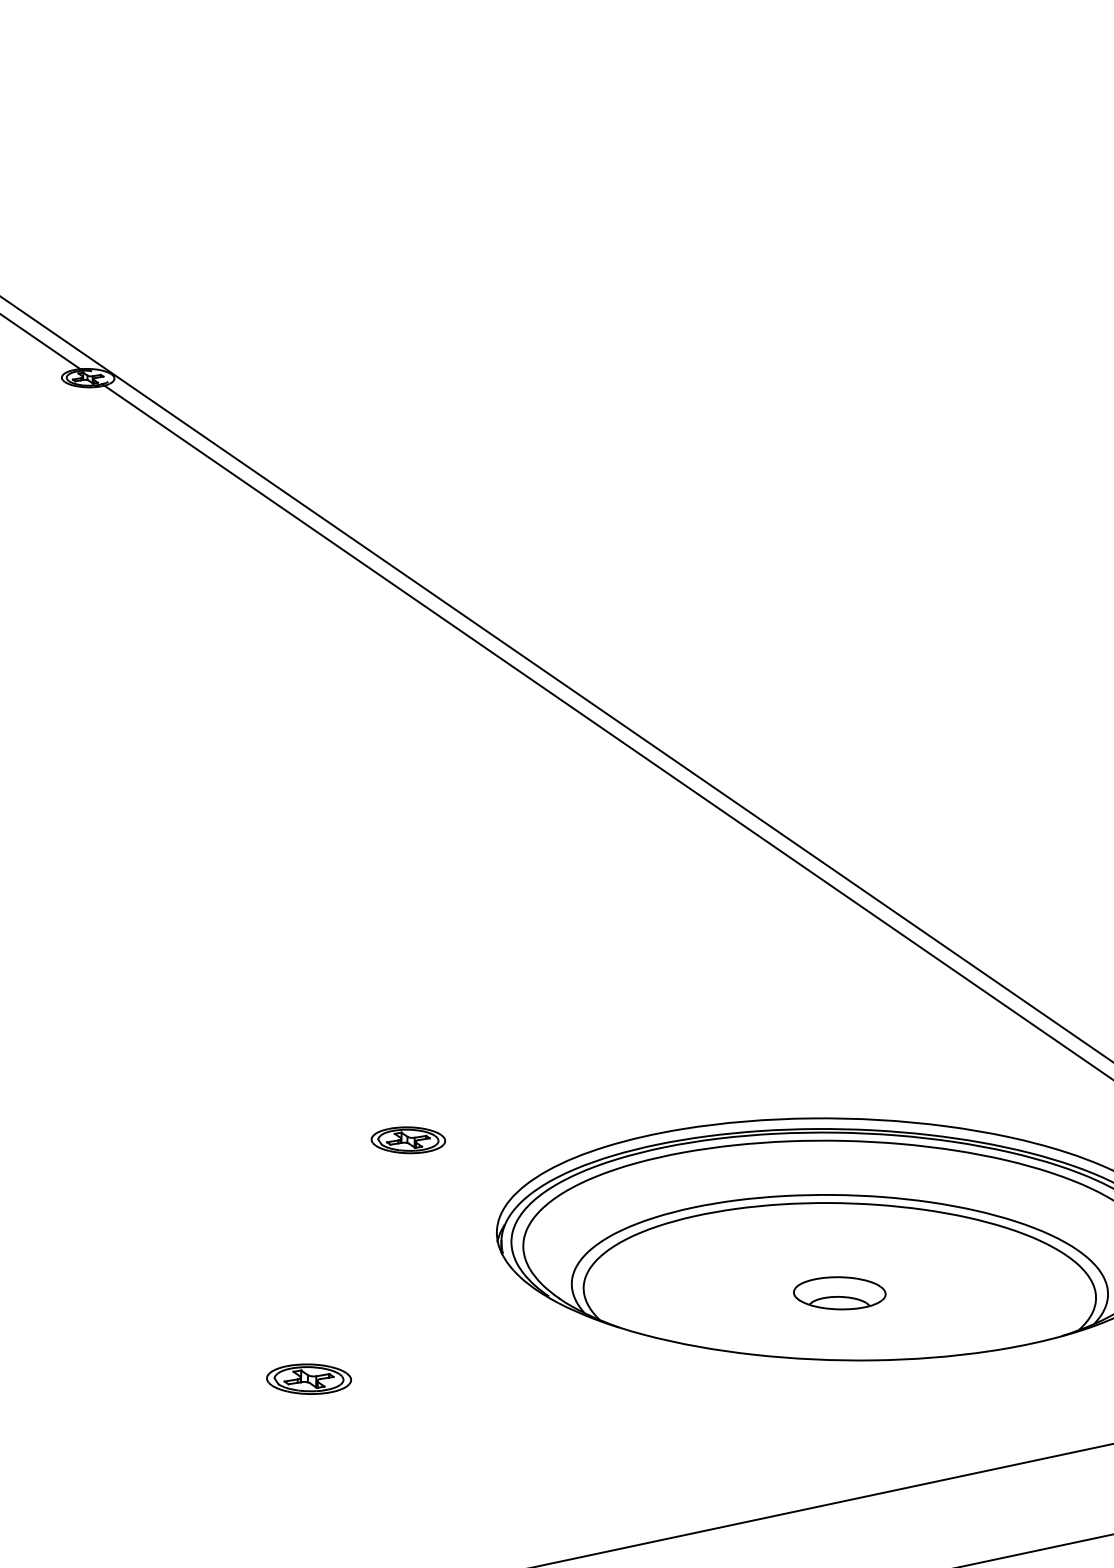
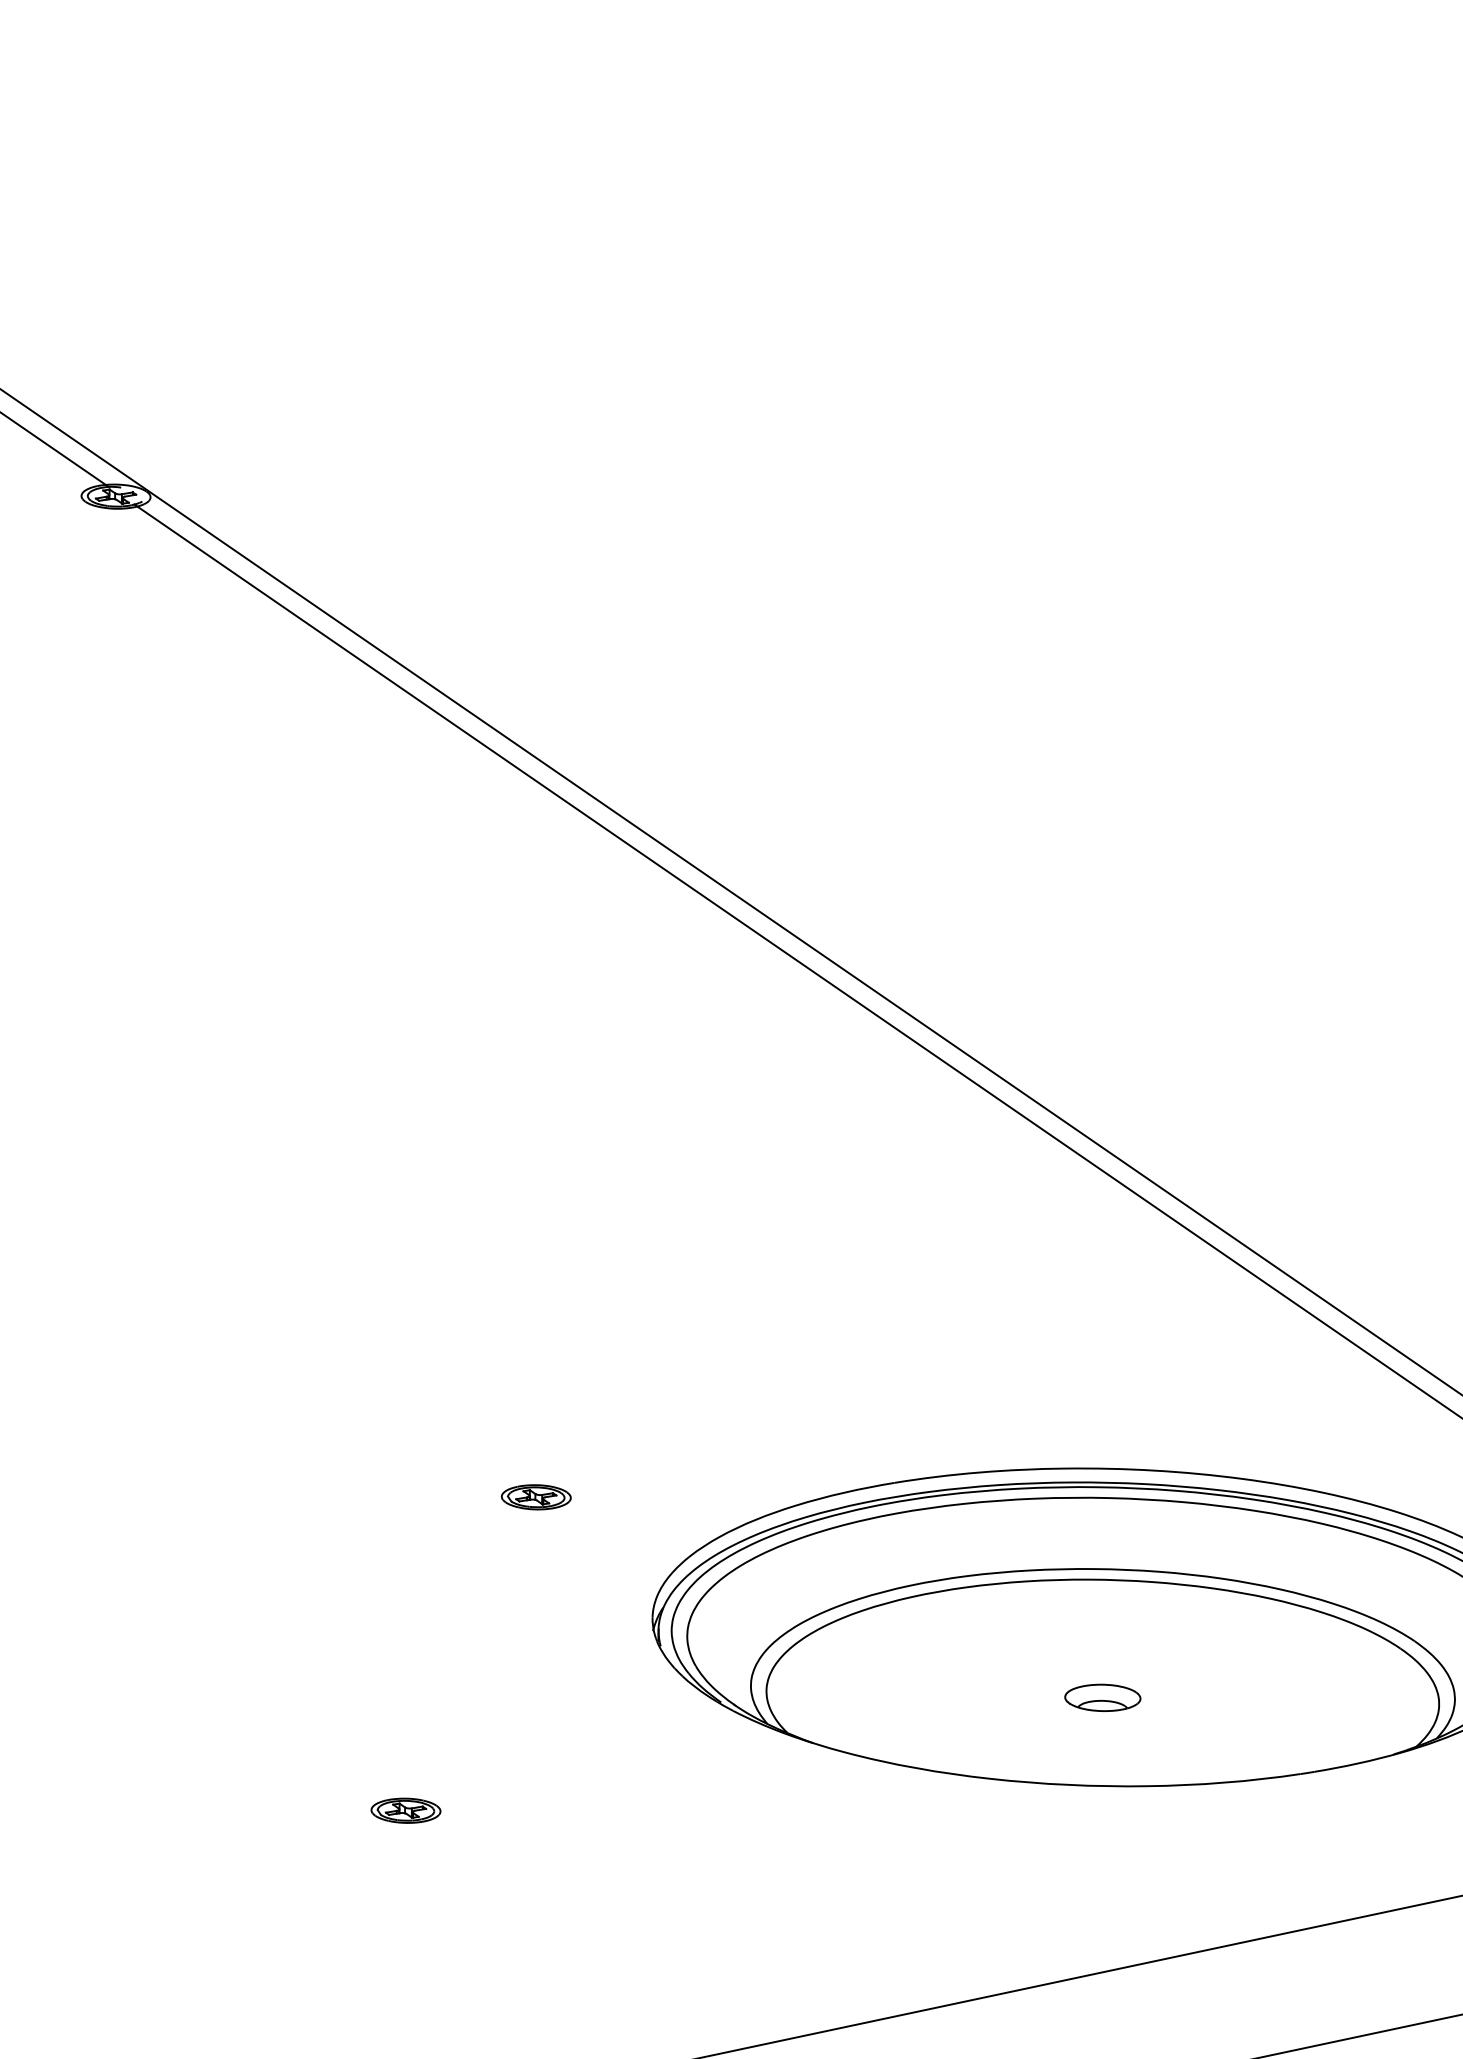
part: (407, 1140) -> (535, 1497), size x0.71
part: (839, 1292) -> (1102, 1697), size x0.62
part: (308, 1378) -> (405, 1810), size x0.62

